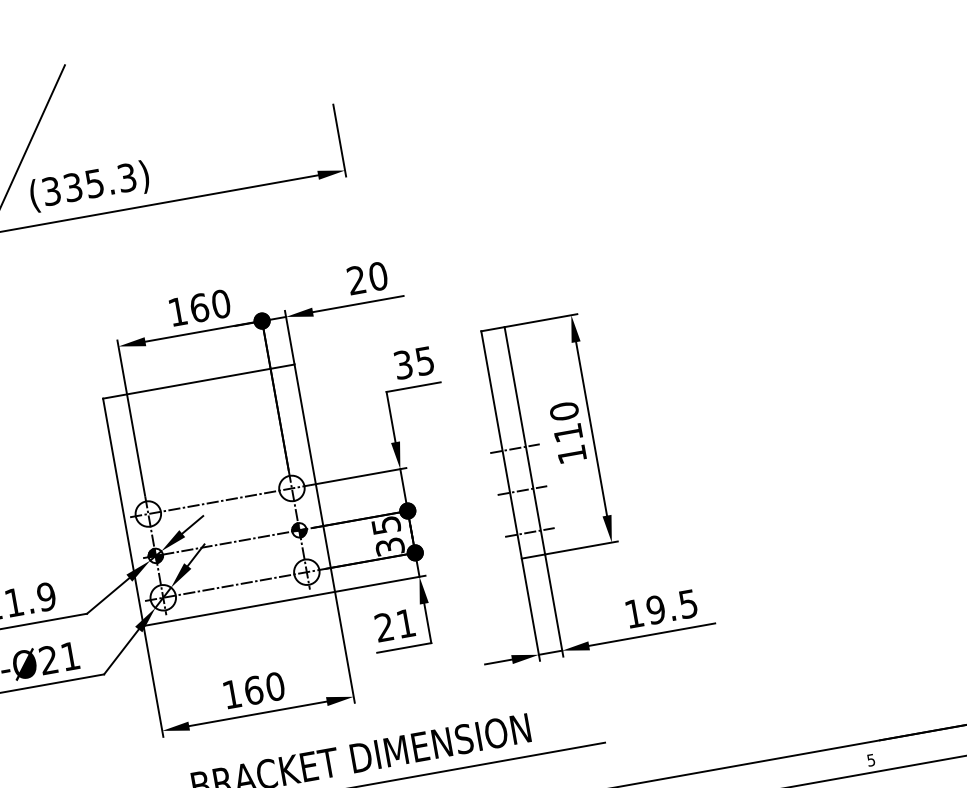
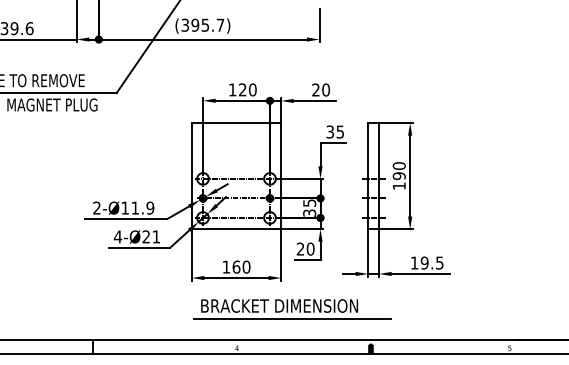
text: (98, 181) -> (207, 24), (335.3) -> (395.7)
text: (198, 307) -> (242, 89), 160 -> 120
text: (566, 434) -> (398, 176), 110 -> 190
text: (405, 622) -> (310, 248), 21 -> 20

